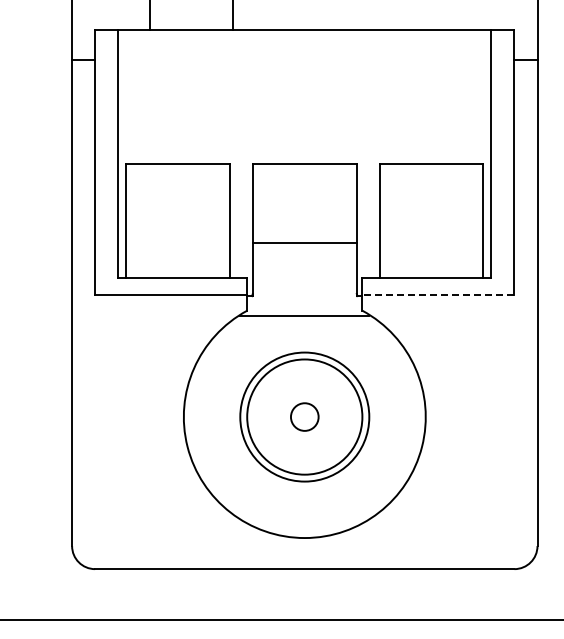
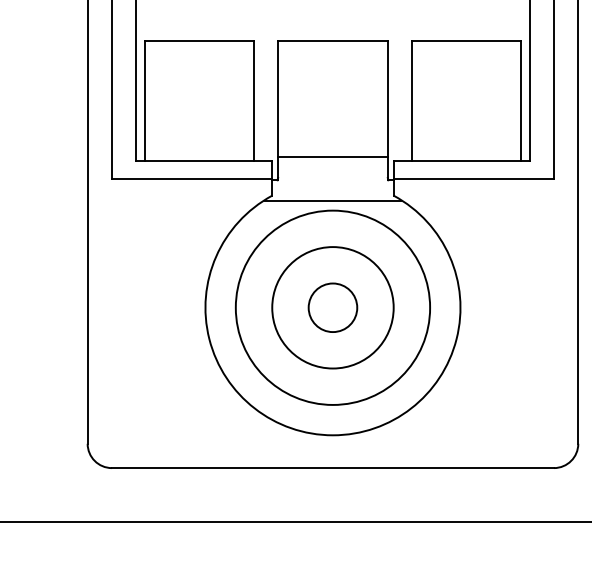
line: (304, 243) -> (332, 157), moved
line: (437, 294) -> (472, 178), dashed -> solid
circle: (304, 416) -> (332, 307), size x1.43
circle: (304, 417) -> (332, 308), size x1.67

